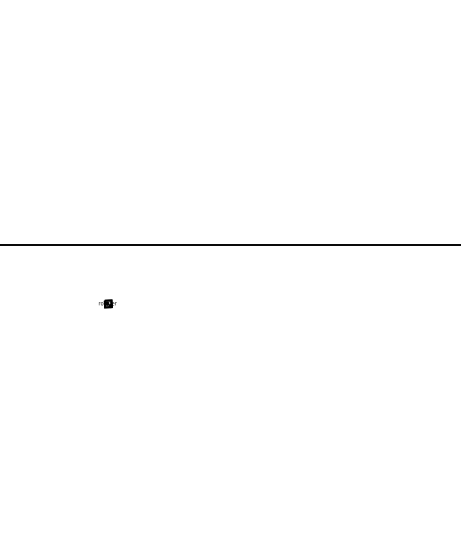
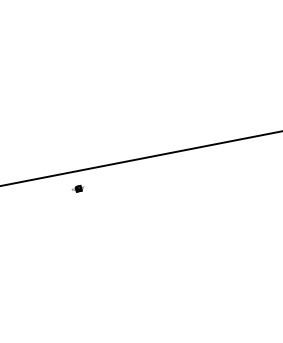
part: (107, 303) -> (78, 188), moved

